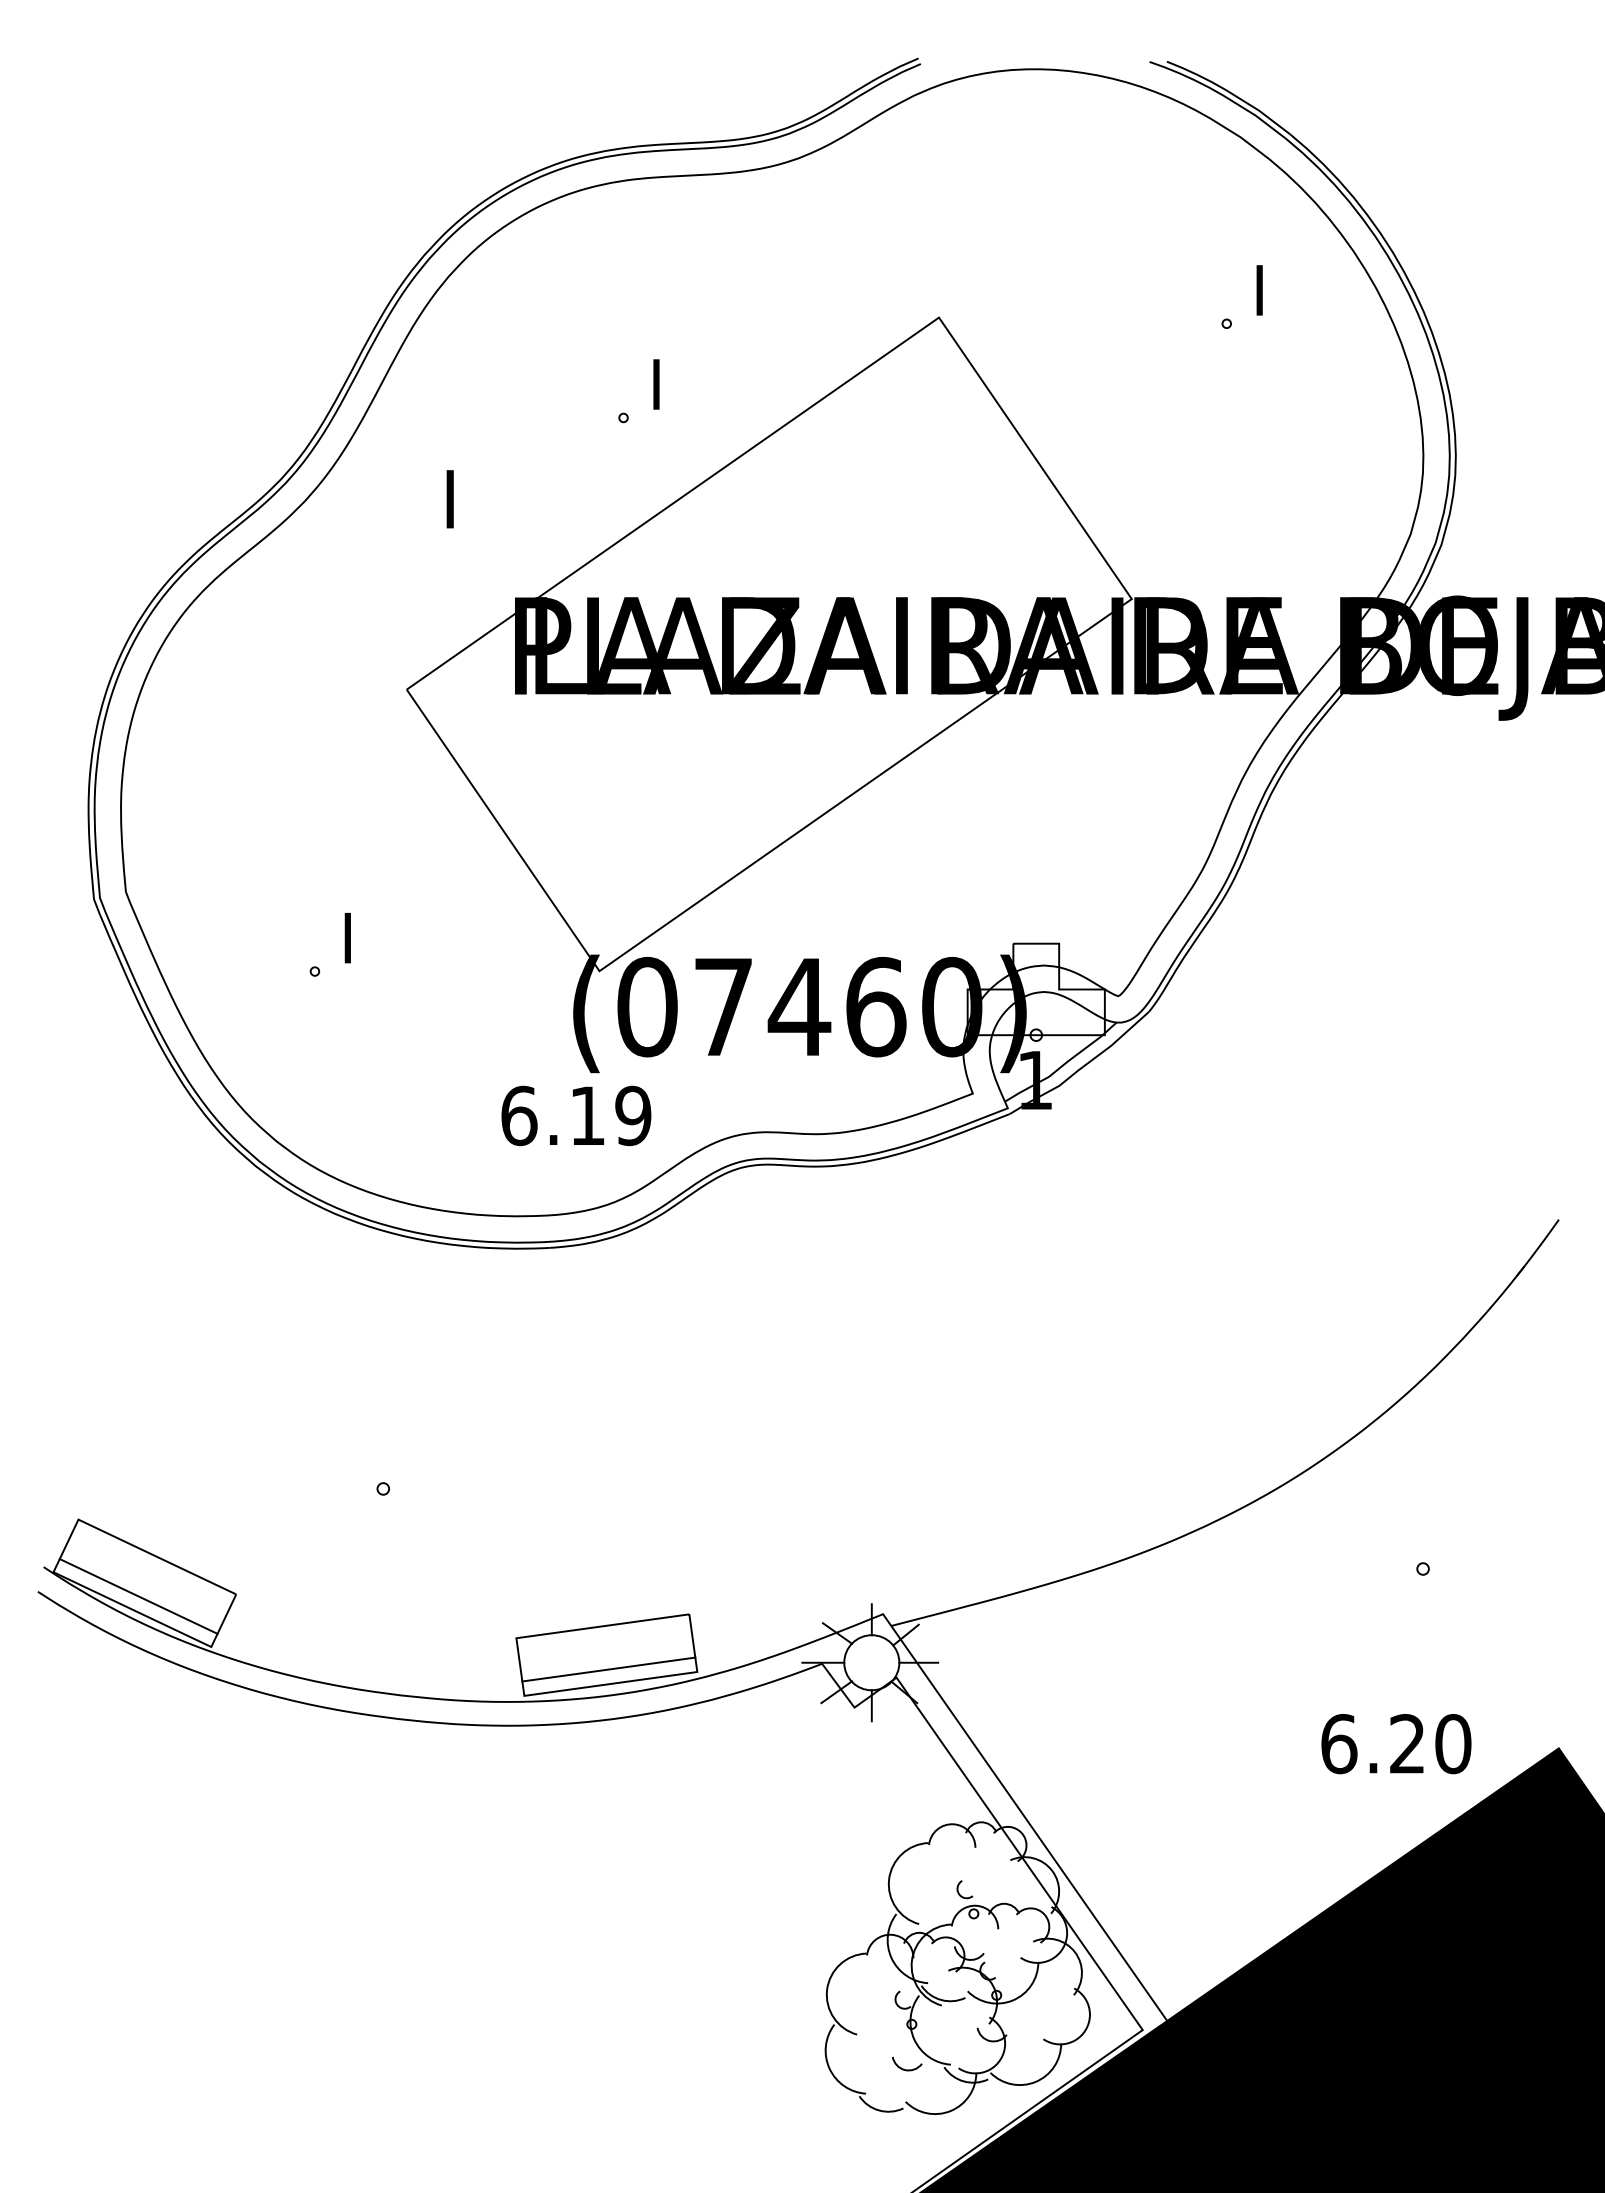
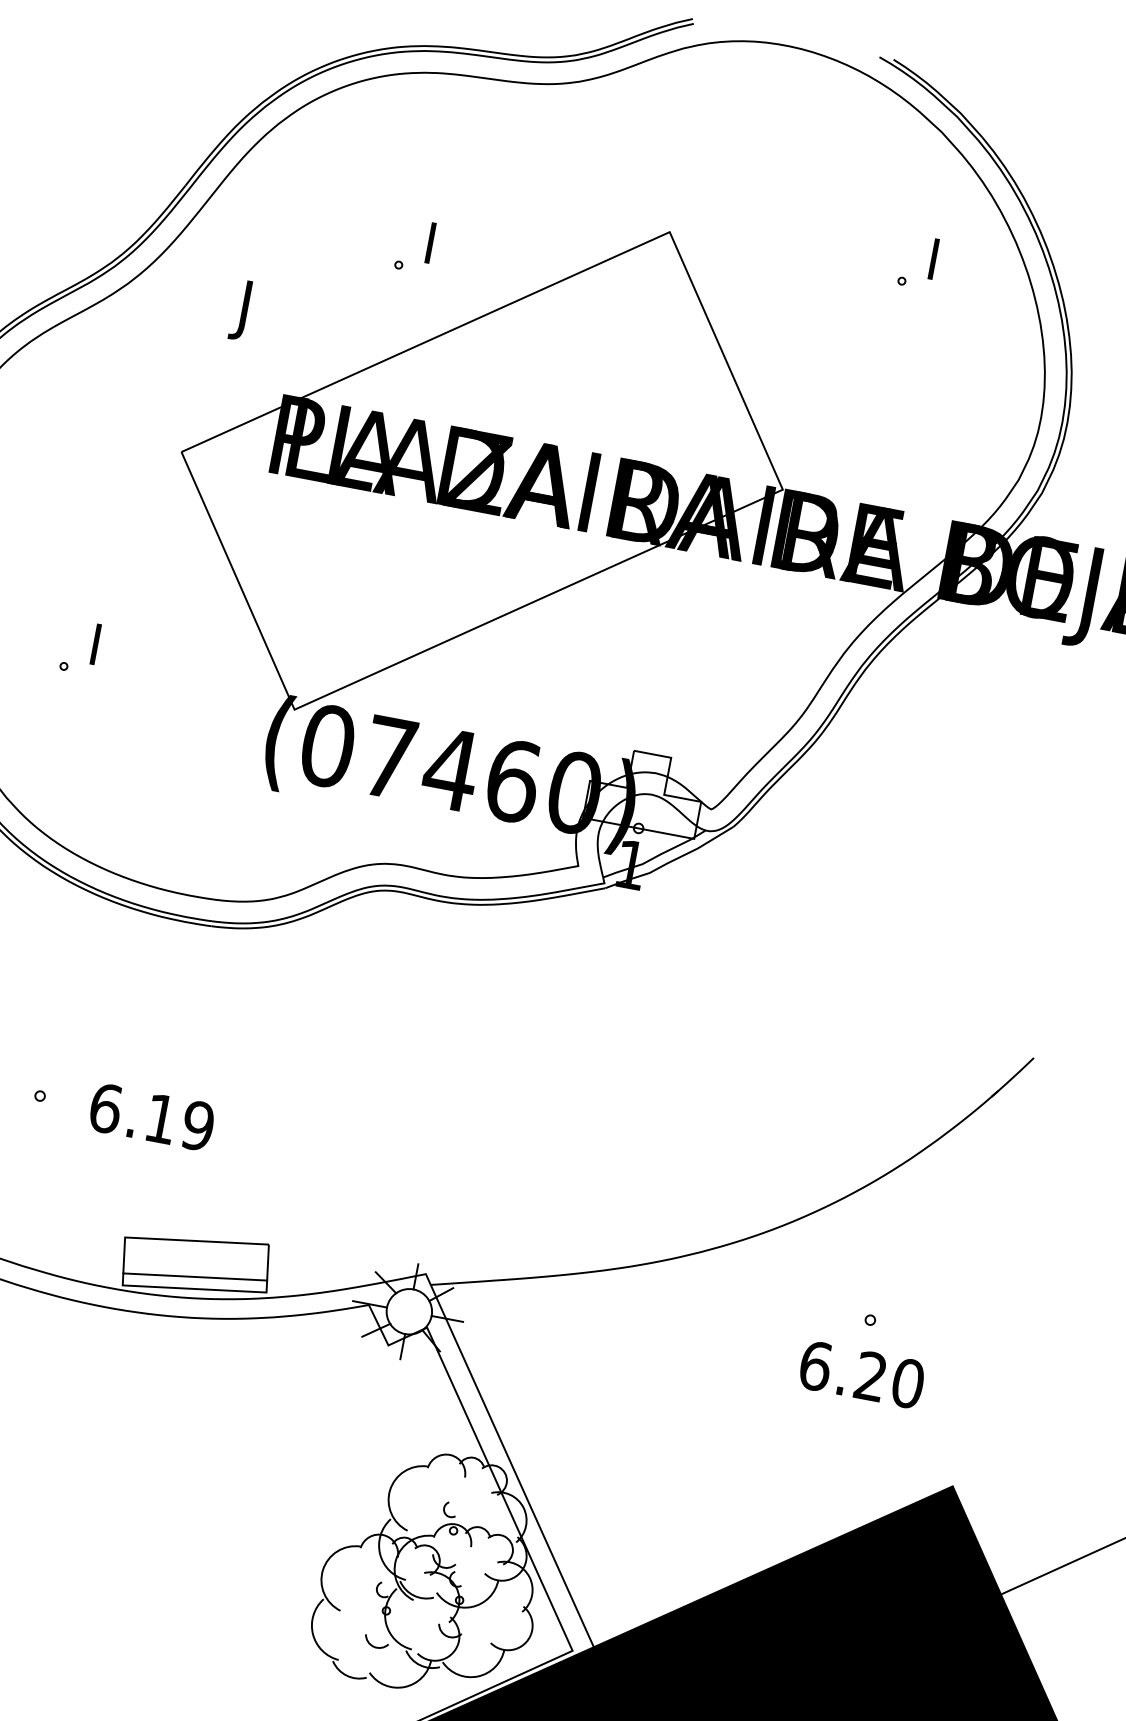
text: (444, 536) -> (235, 333), I -> J
text: (576, 1115) -> (152, 1116), moved
text: (1396, 1744) -> (861, 1375), moved

